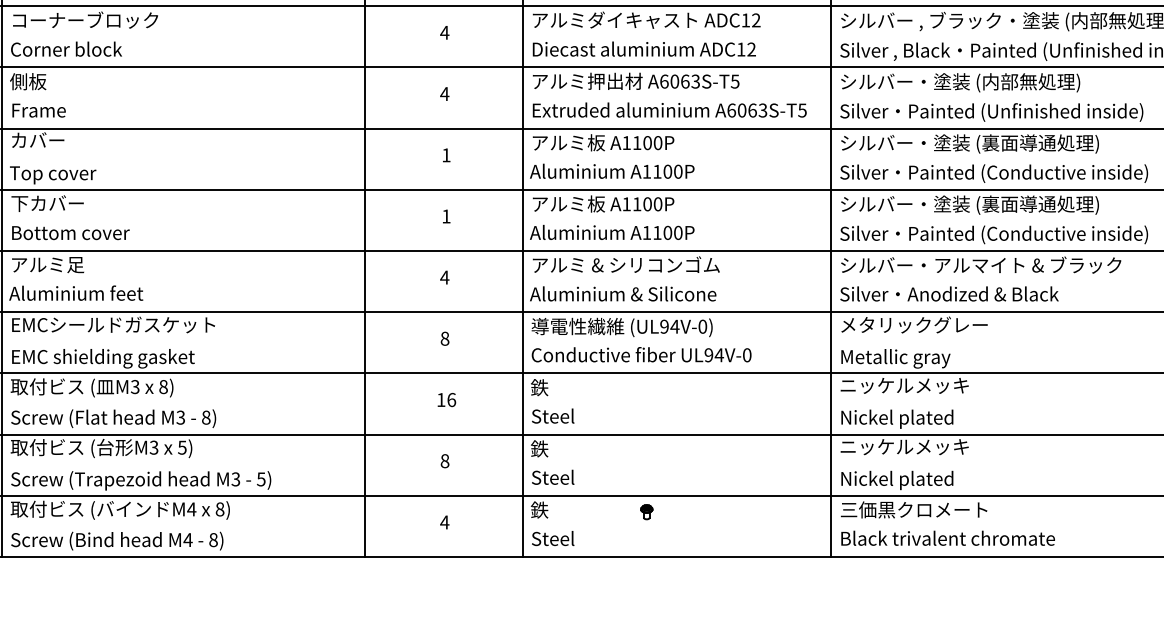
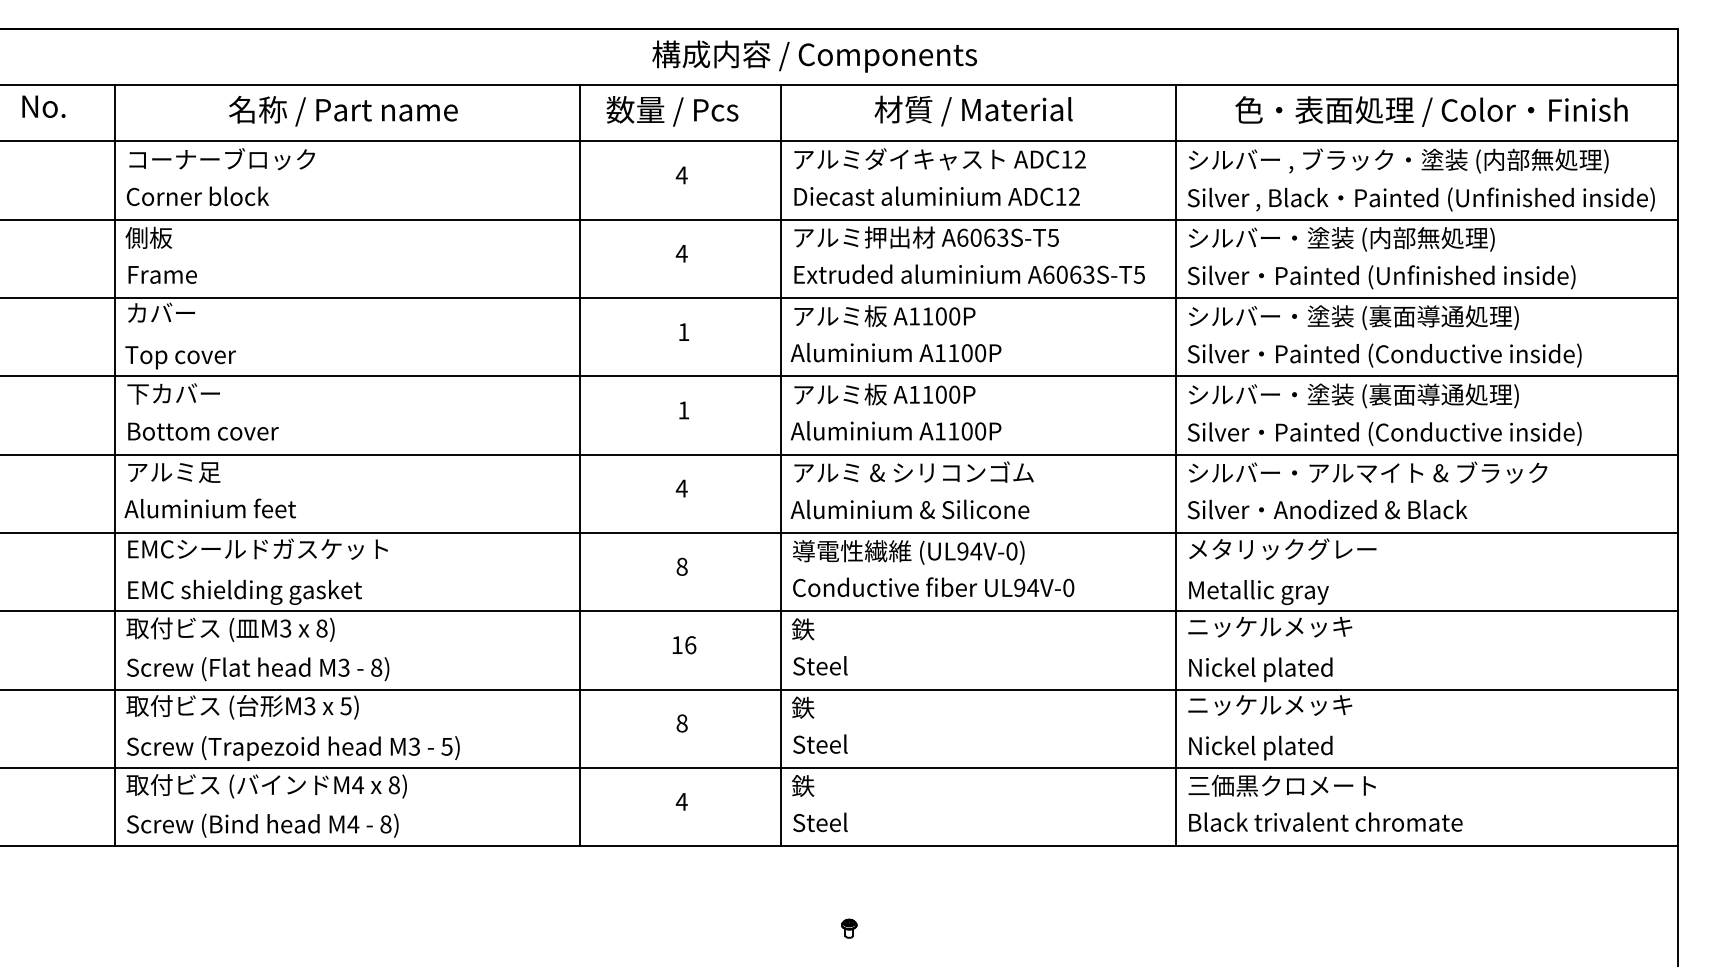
part: (646, 512) -> (849, 928), moved

